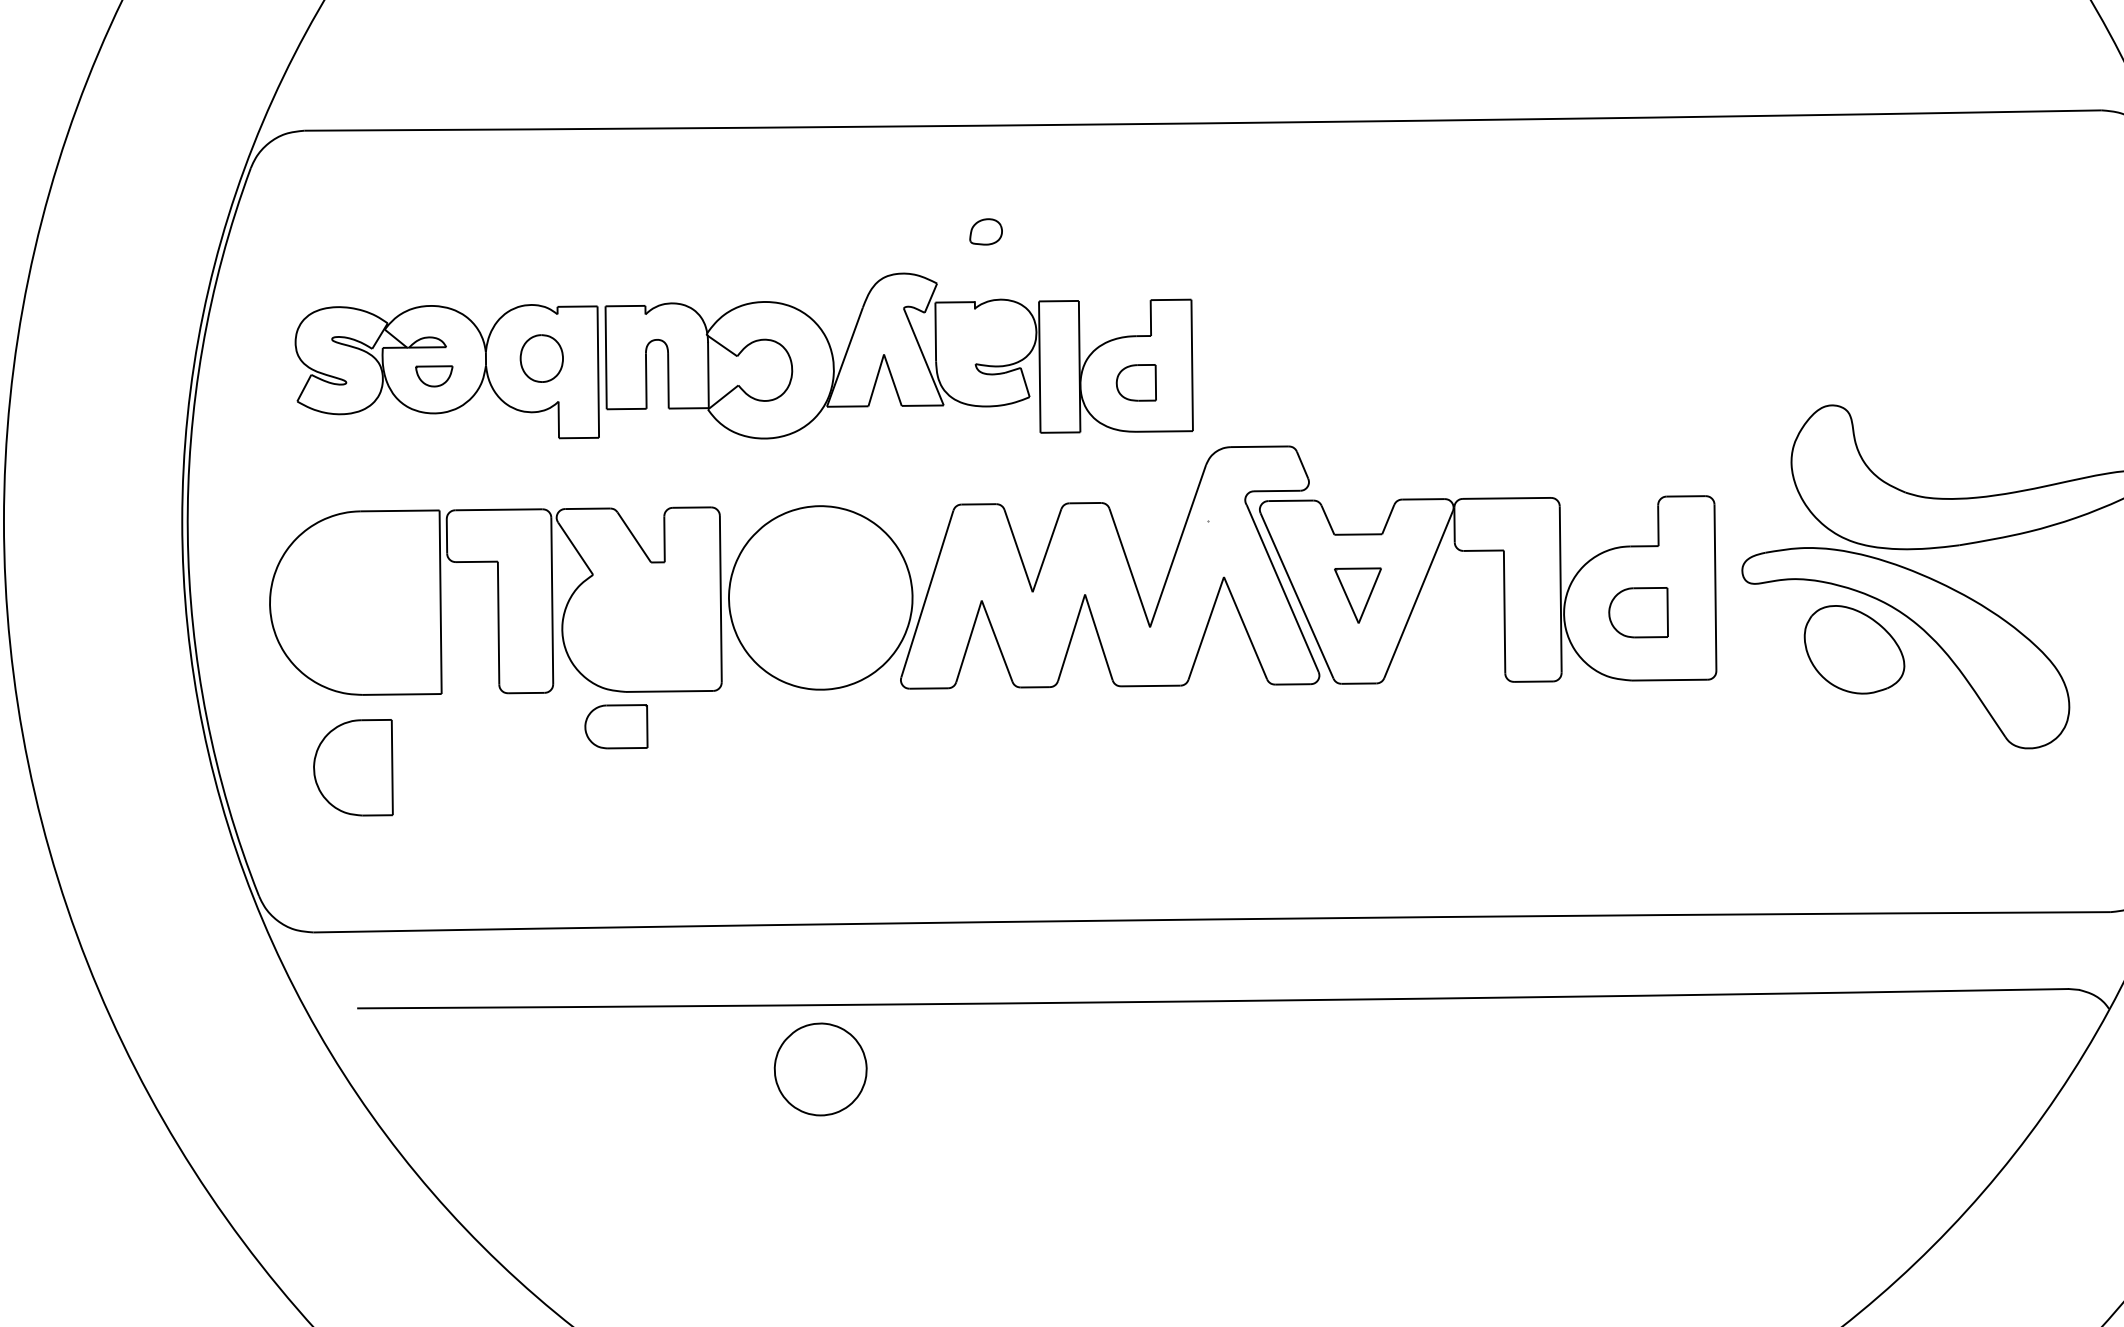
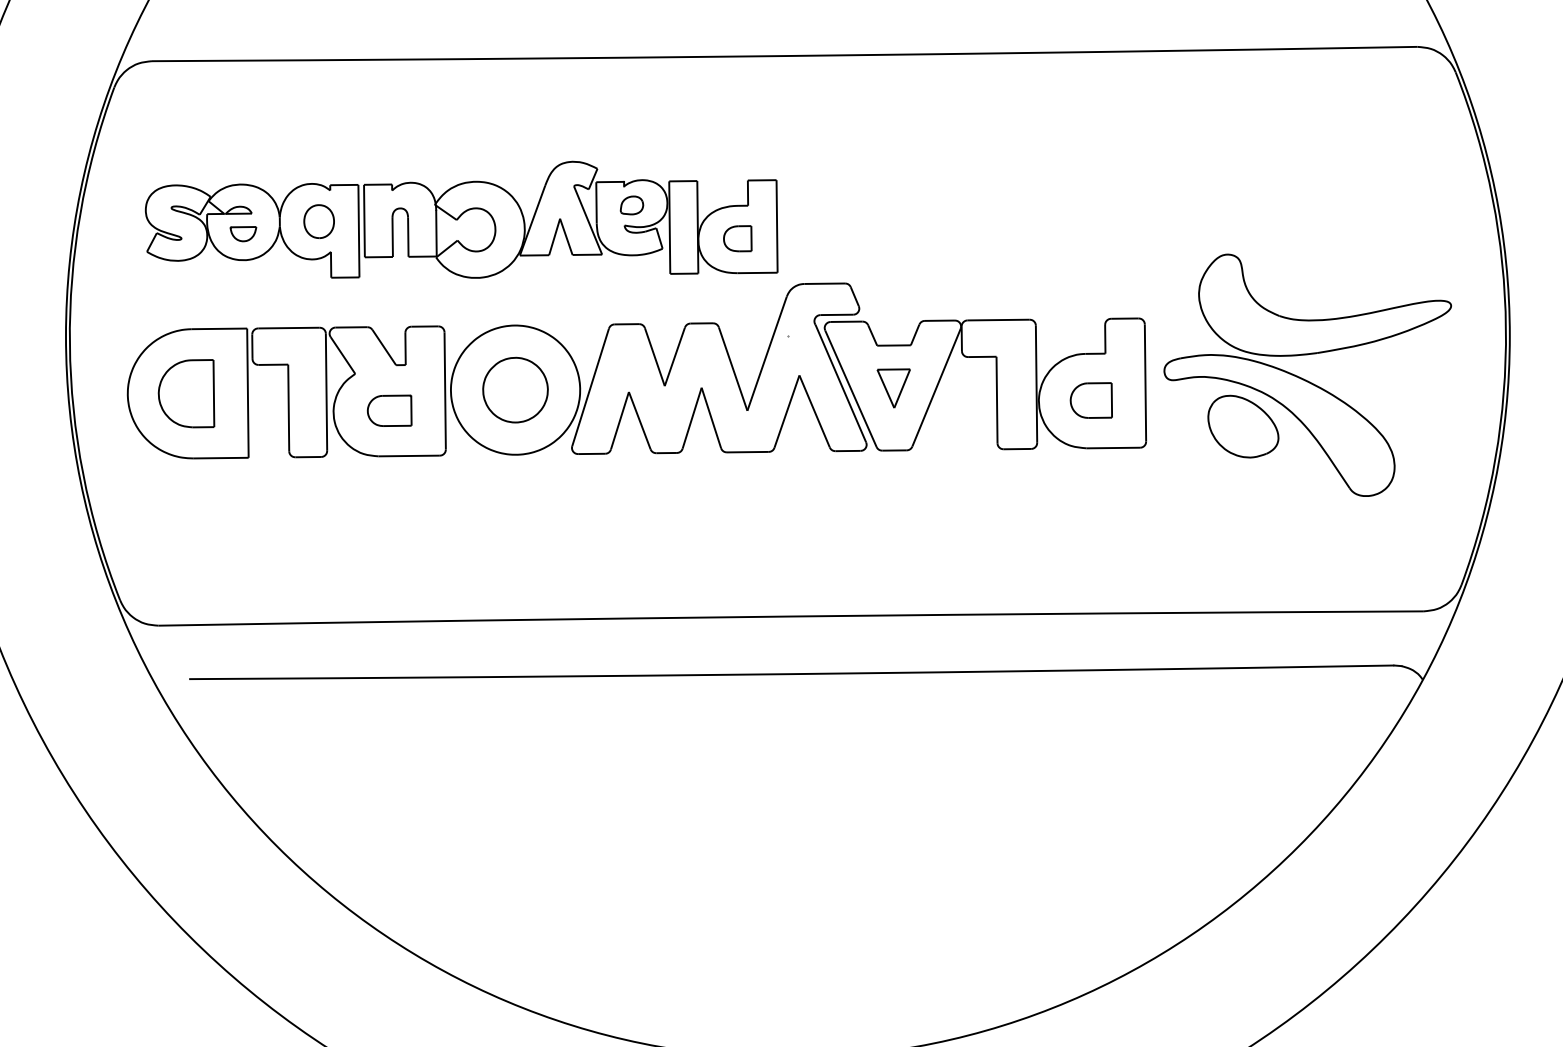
part: (985, 231) -> (631, 205), moved
part: (616, 726) -> (389, 410), moved
part: (353, 767) -> (186, 393), moved
part: (820, 1068) -> (515, 389), moved

